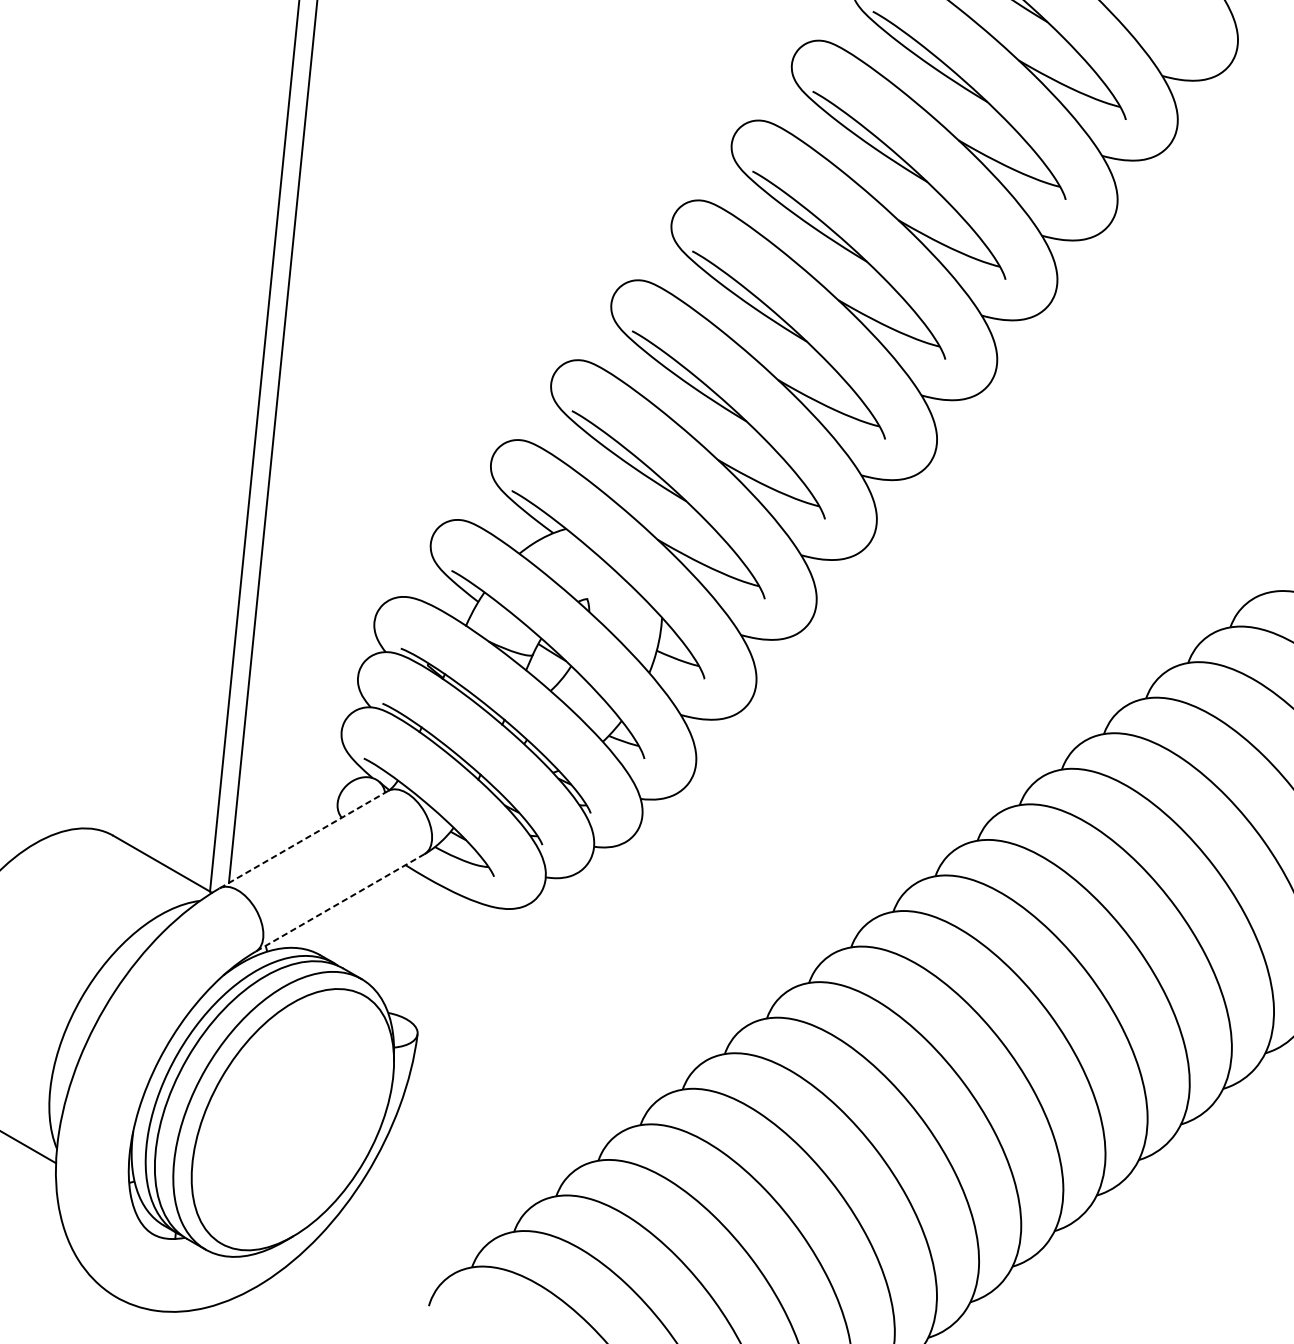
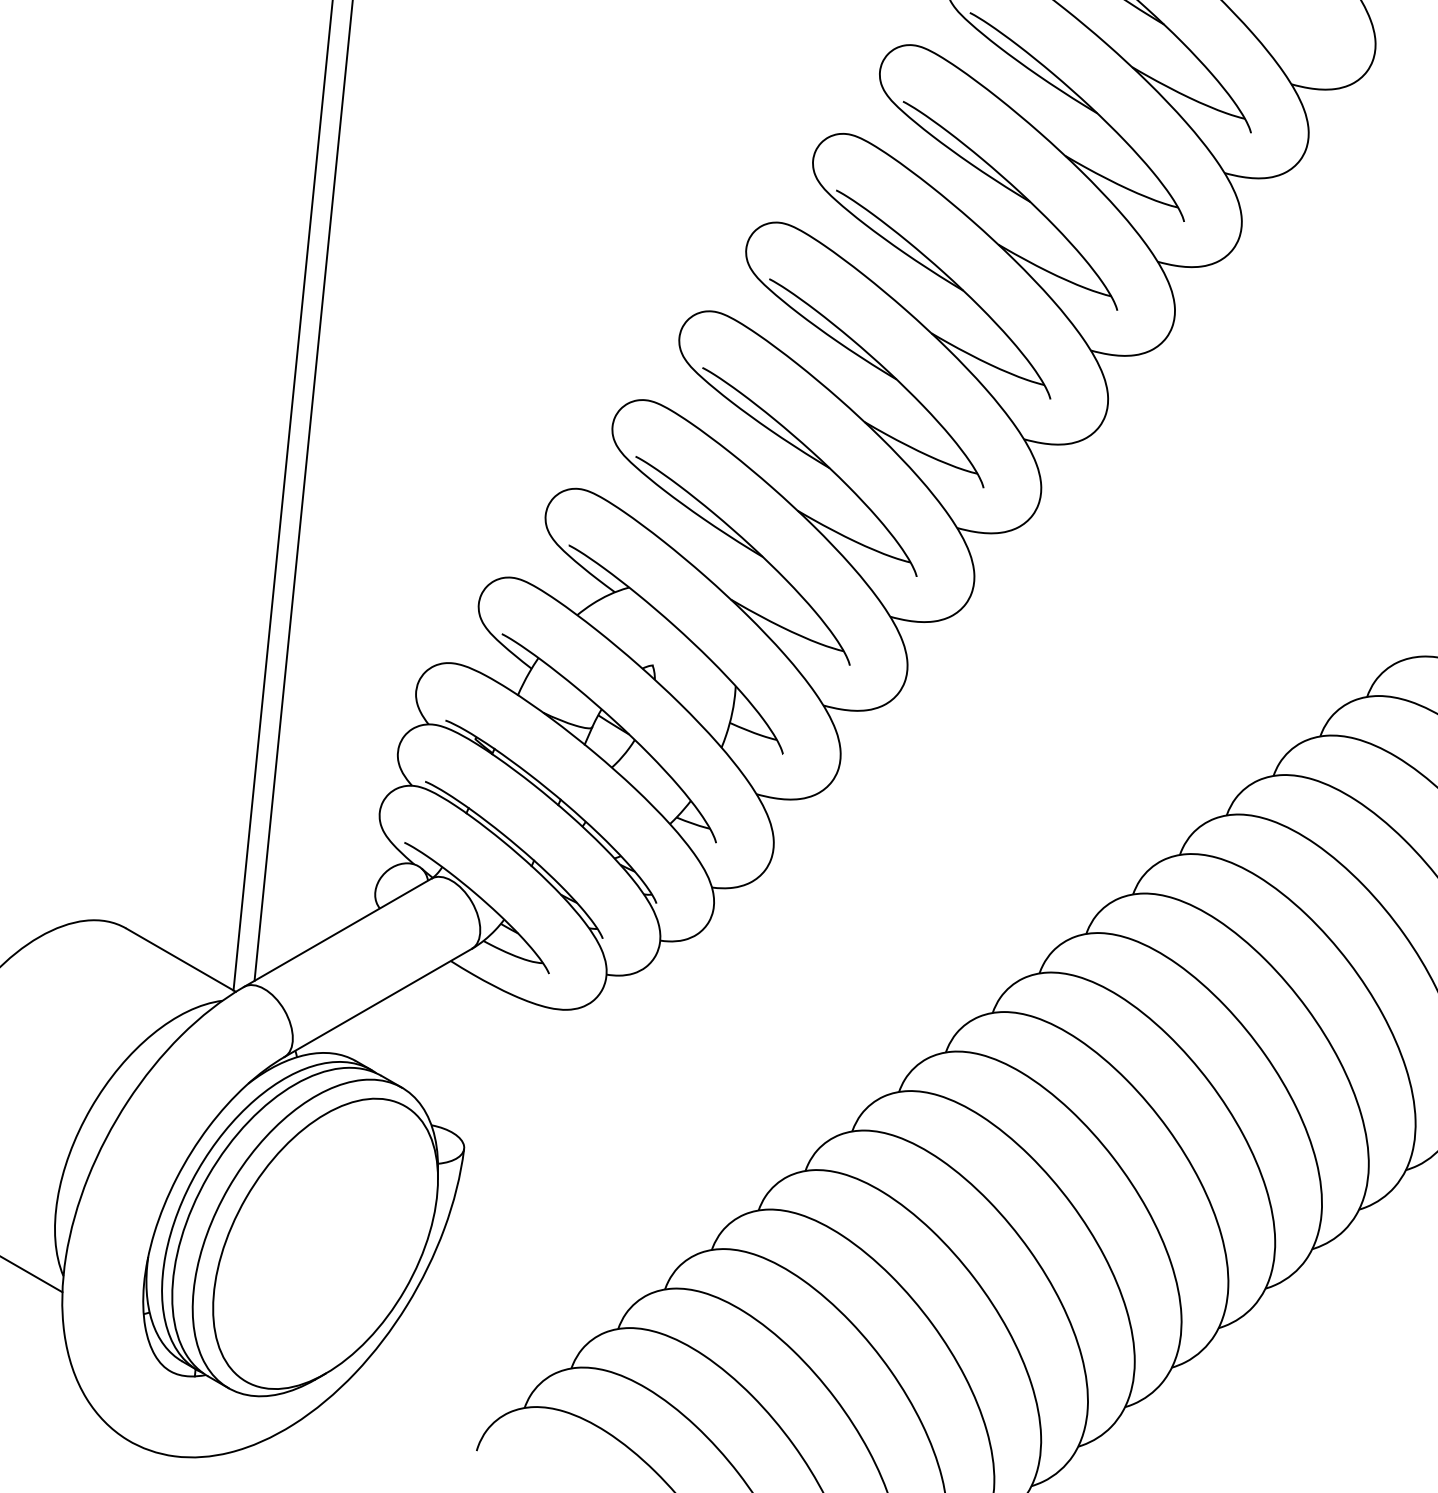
line: (303, 840) -> (337, 933), dashed -> solid
line: (339, 903) -> (377, 1003), dashed -> solid

